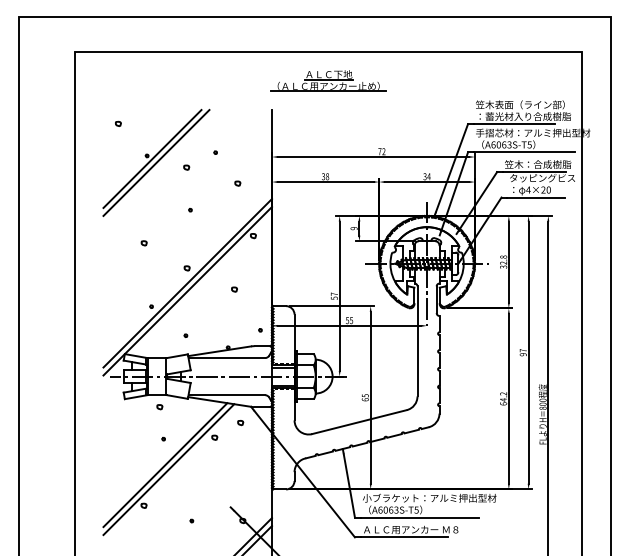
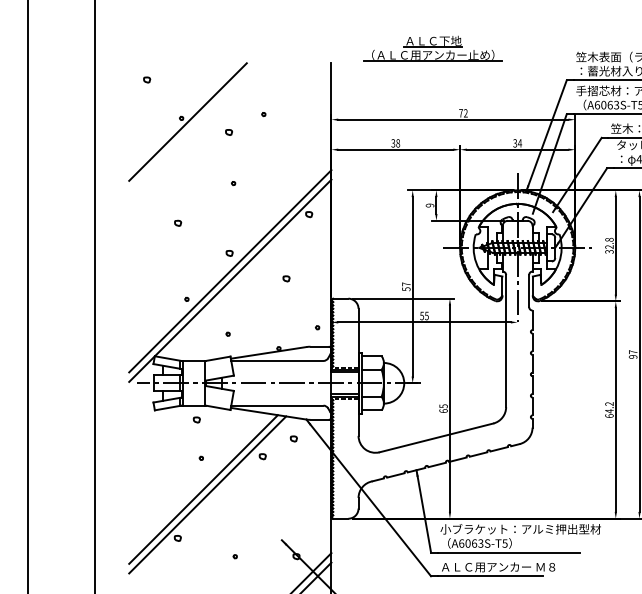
part: (328, 80) -> (432, 48), moved
line: (156, 162) -> (192, 126), removed
part: (237, 183) -> (290, 151), removed

